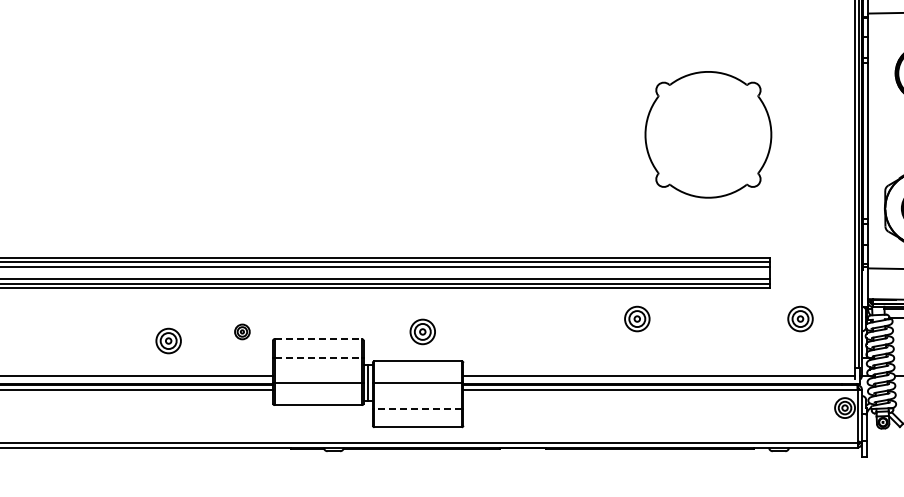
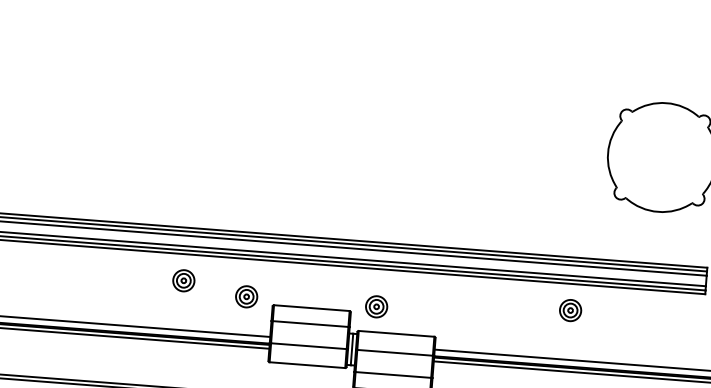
part: (637, 318) -> (570, 310), moved
part: (242, 331) -> (246, 296), size x1.67
part: (422, 331) -> (376, 306), moved
line: (318, 339) -> (311, 308), dashed -> solid
part: (168, 340) -> (183, 280), moved
line: (318, 357) -> (310, 323), dashed -> solid
line: (418, 408) -> (393, 374), dashed -> solid

